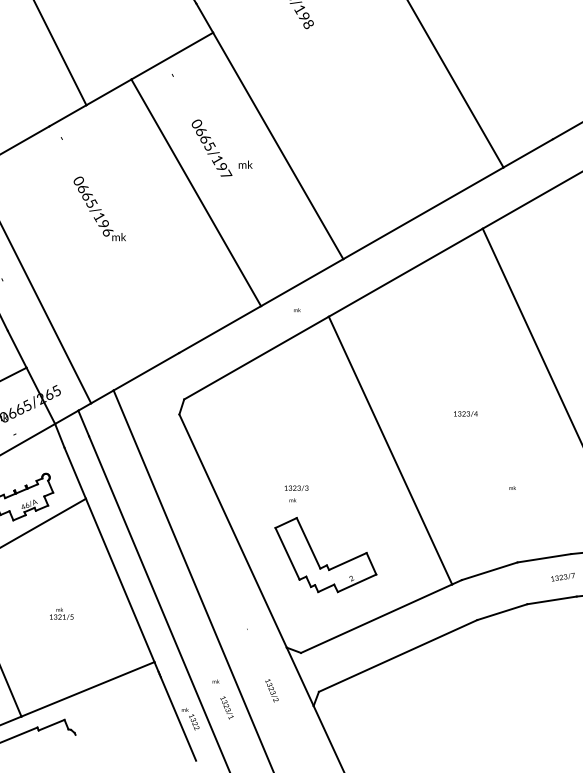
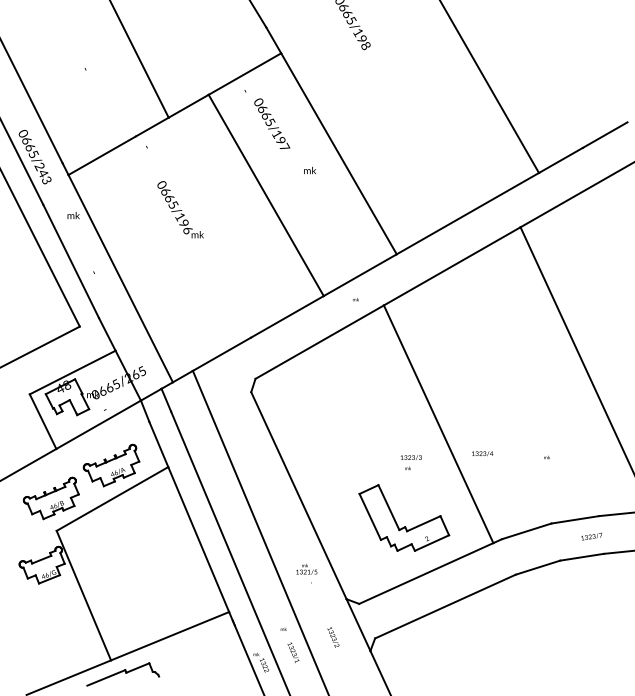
text: (212, 147) -> (272, 123), moved
text: (465, 413) -> (482, 453), moved
text: (295, 493) -> (410, 462), moved
part: (317, 559) -> (396, 521), moved
text: (61, 613) -> (306, 568), moved

